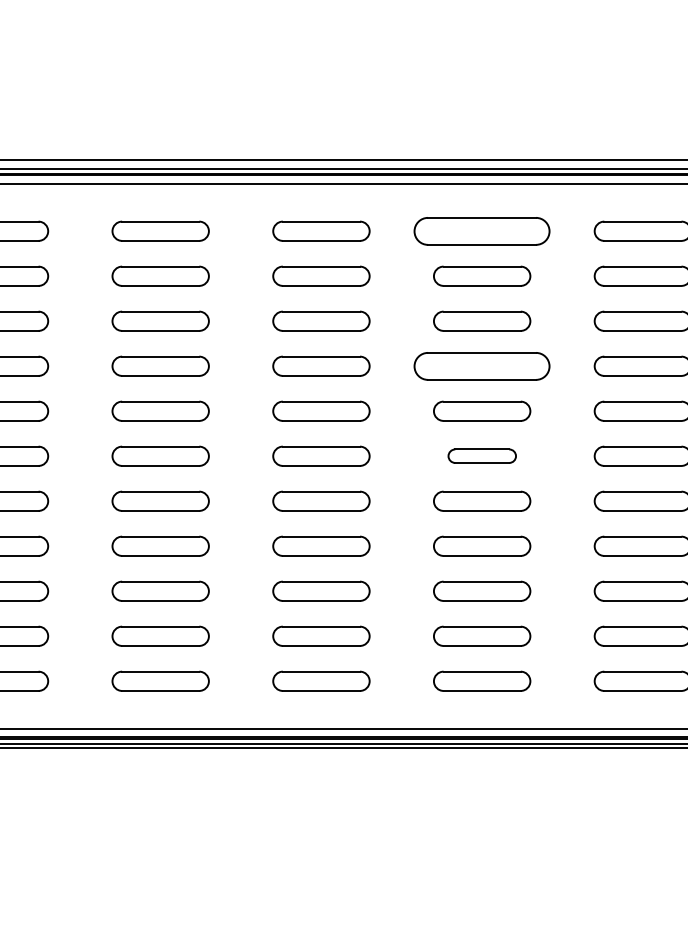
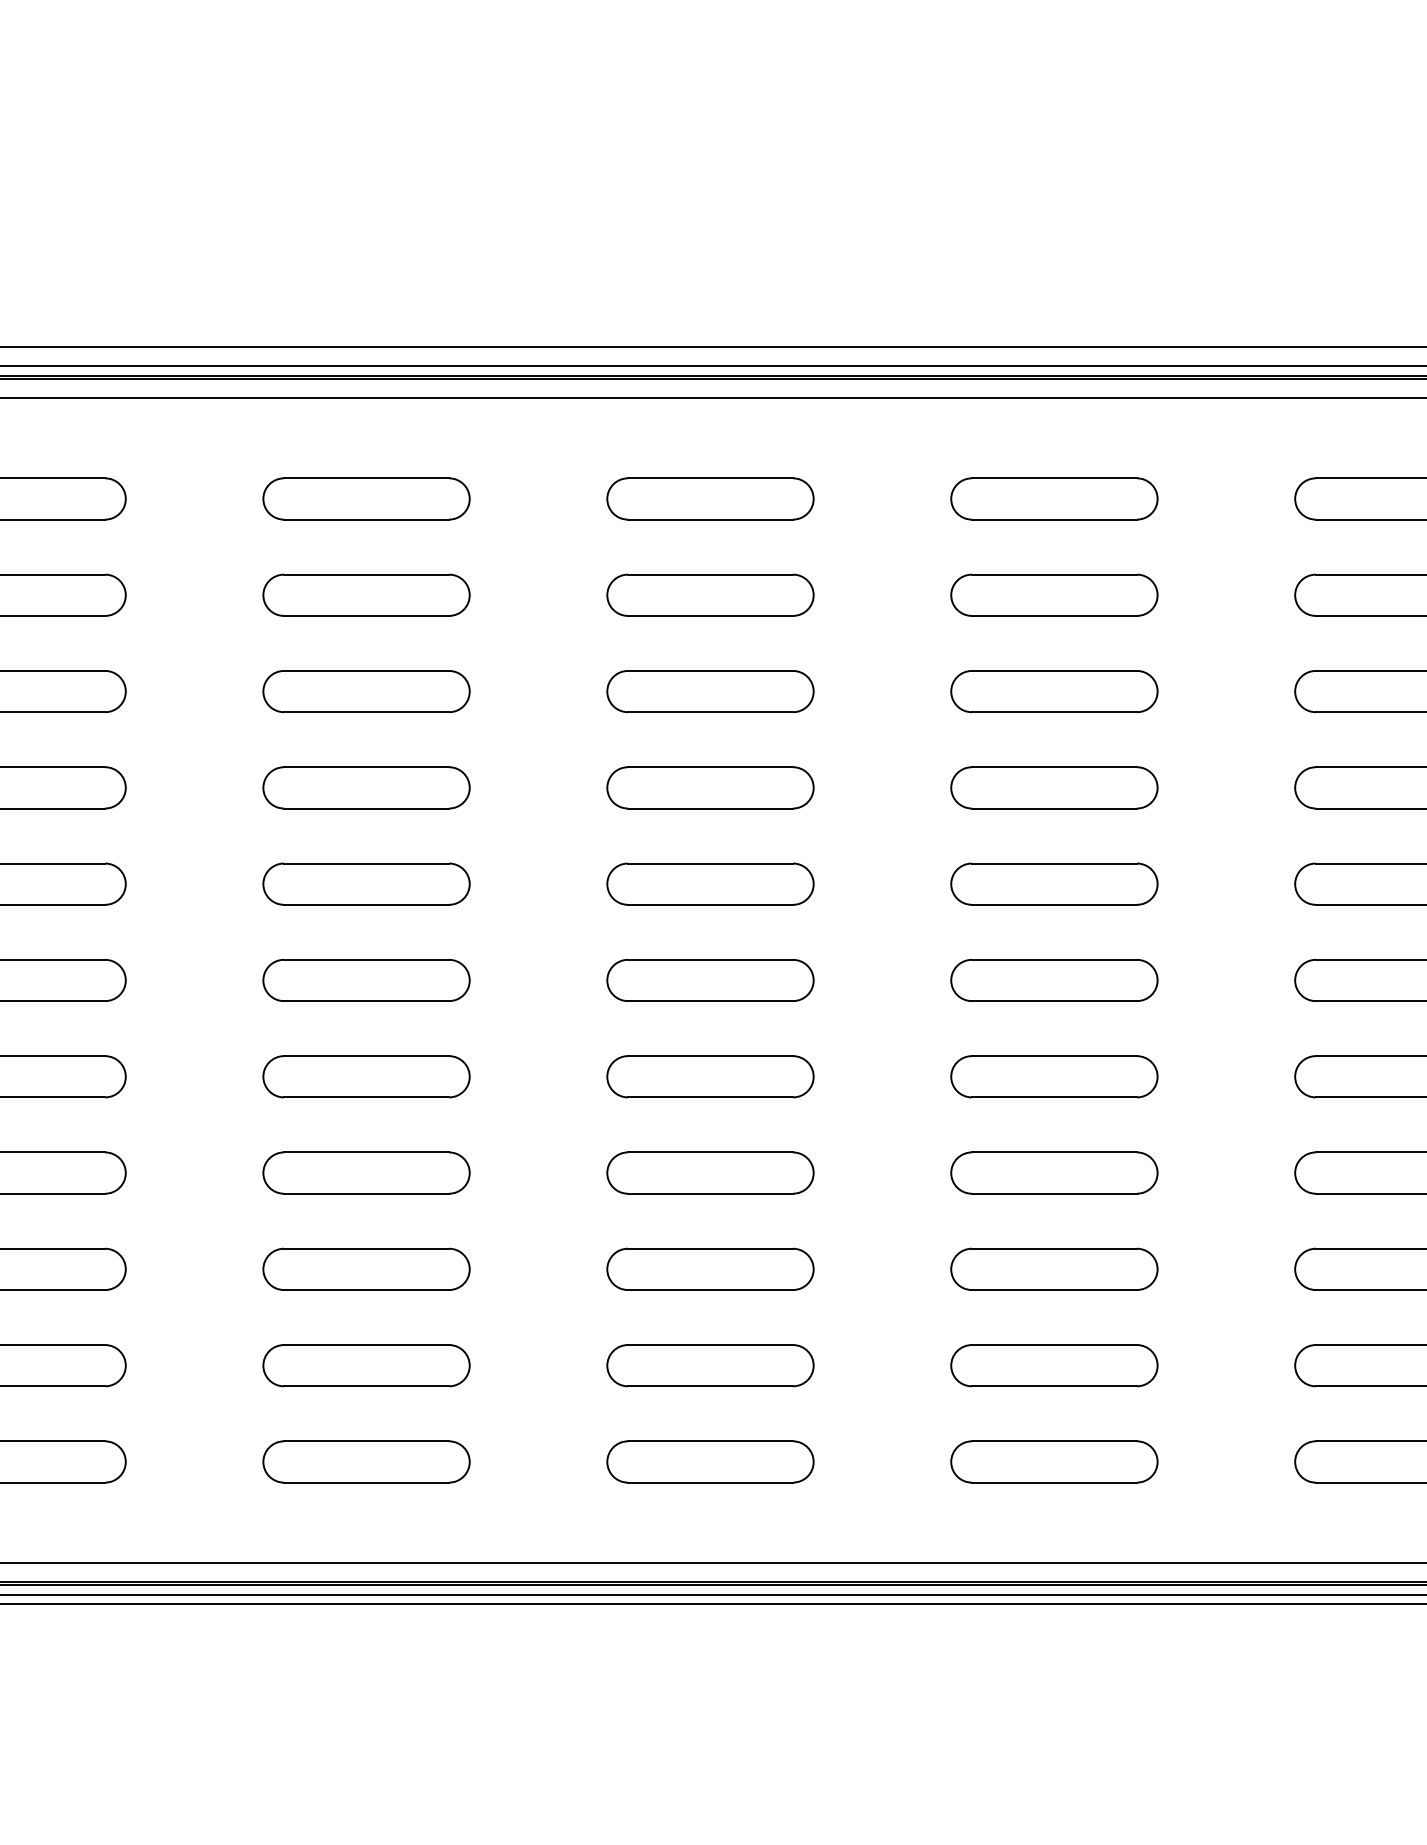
part: (482, 230) -> (1055, 497), size x0.71
part: (482, 365) -> (1055, 786), size x0.71
part: (482, 455) -> (1055, 978), size x1.43

